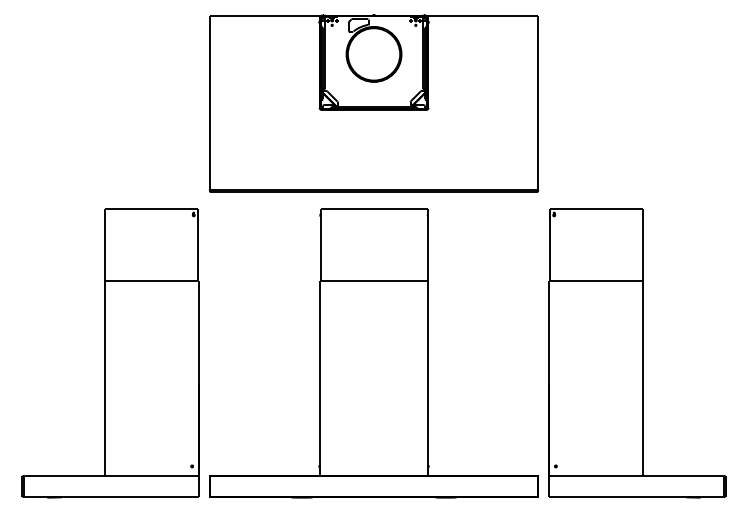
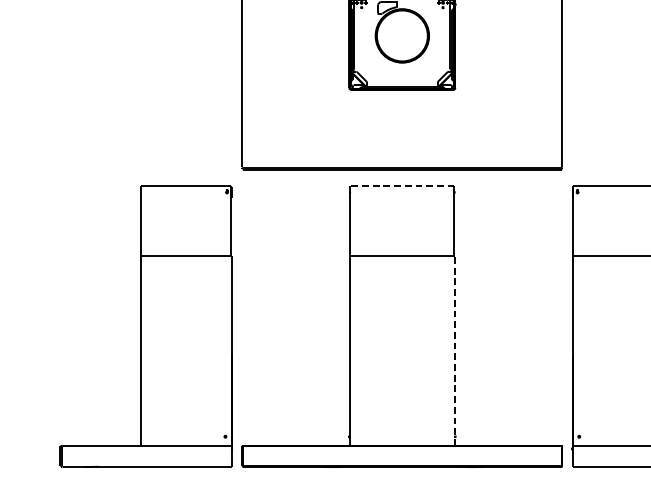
line: (374, 208) -> (402, 185), solid -> dashed
line: (428, 377) -> (455, 350), solid -> dashed

